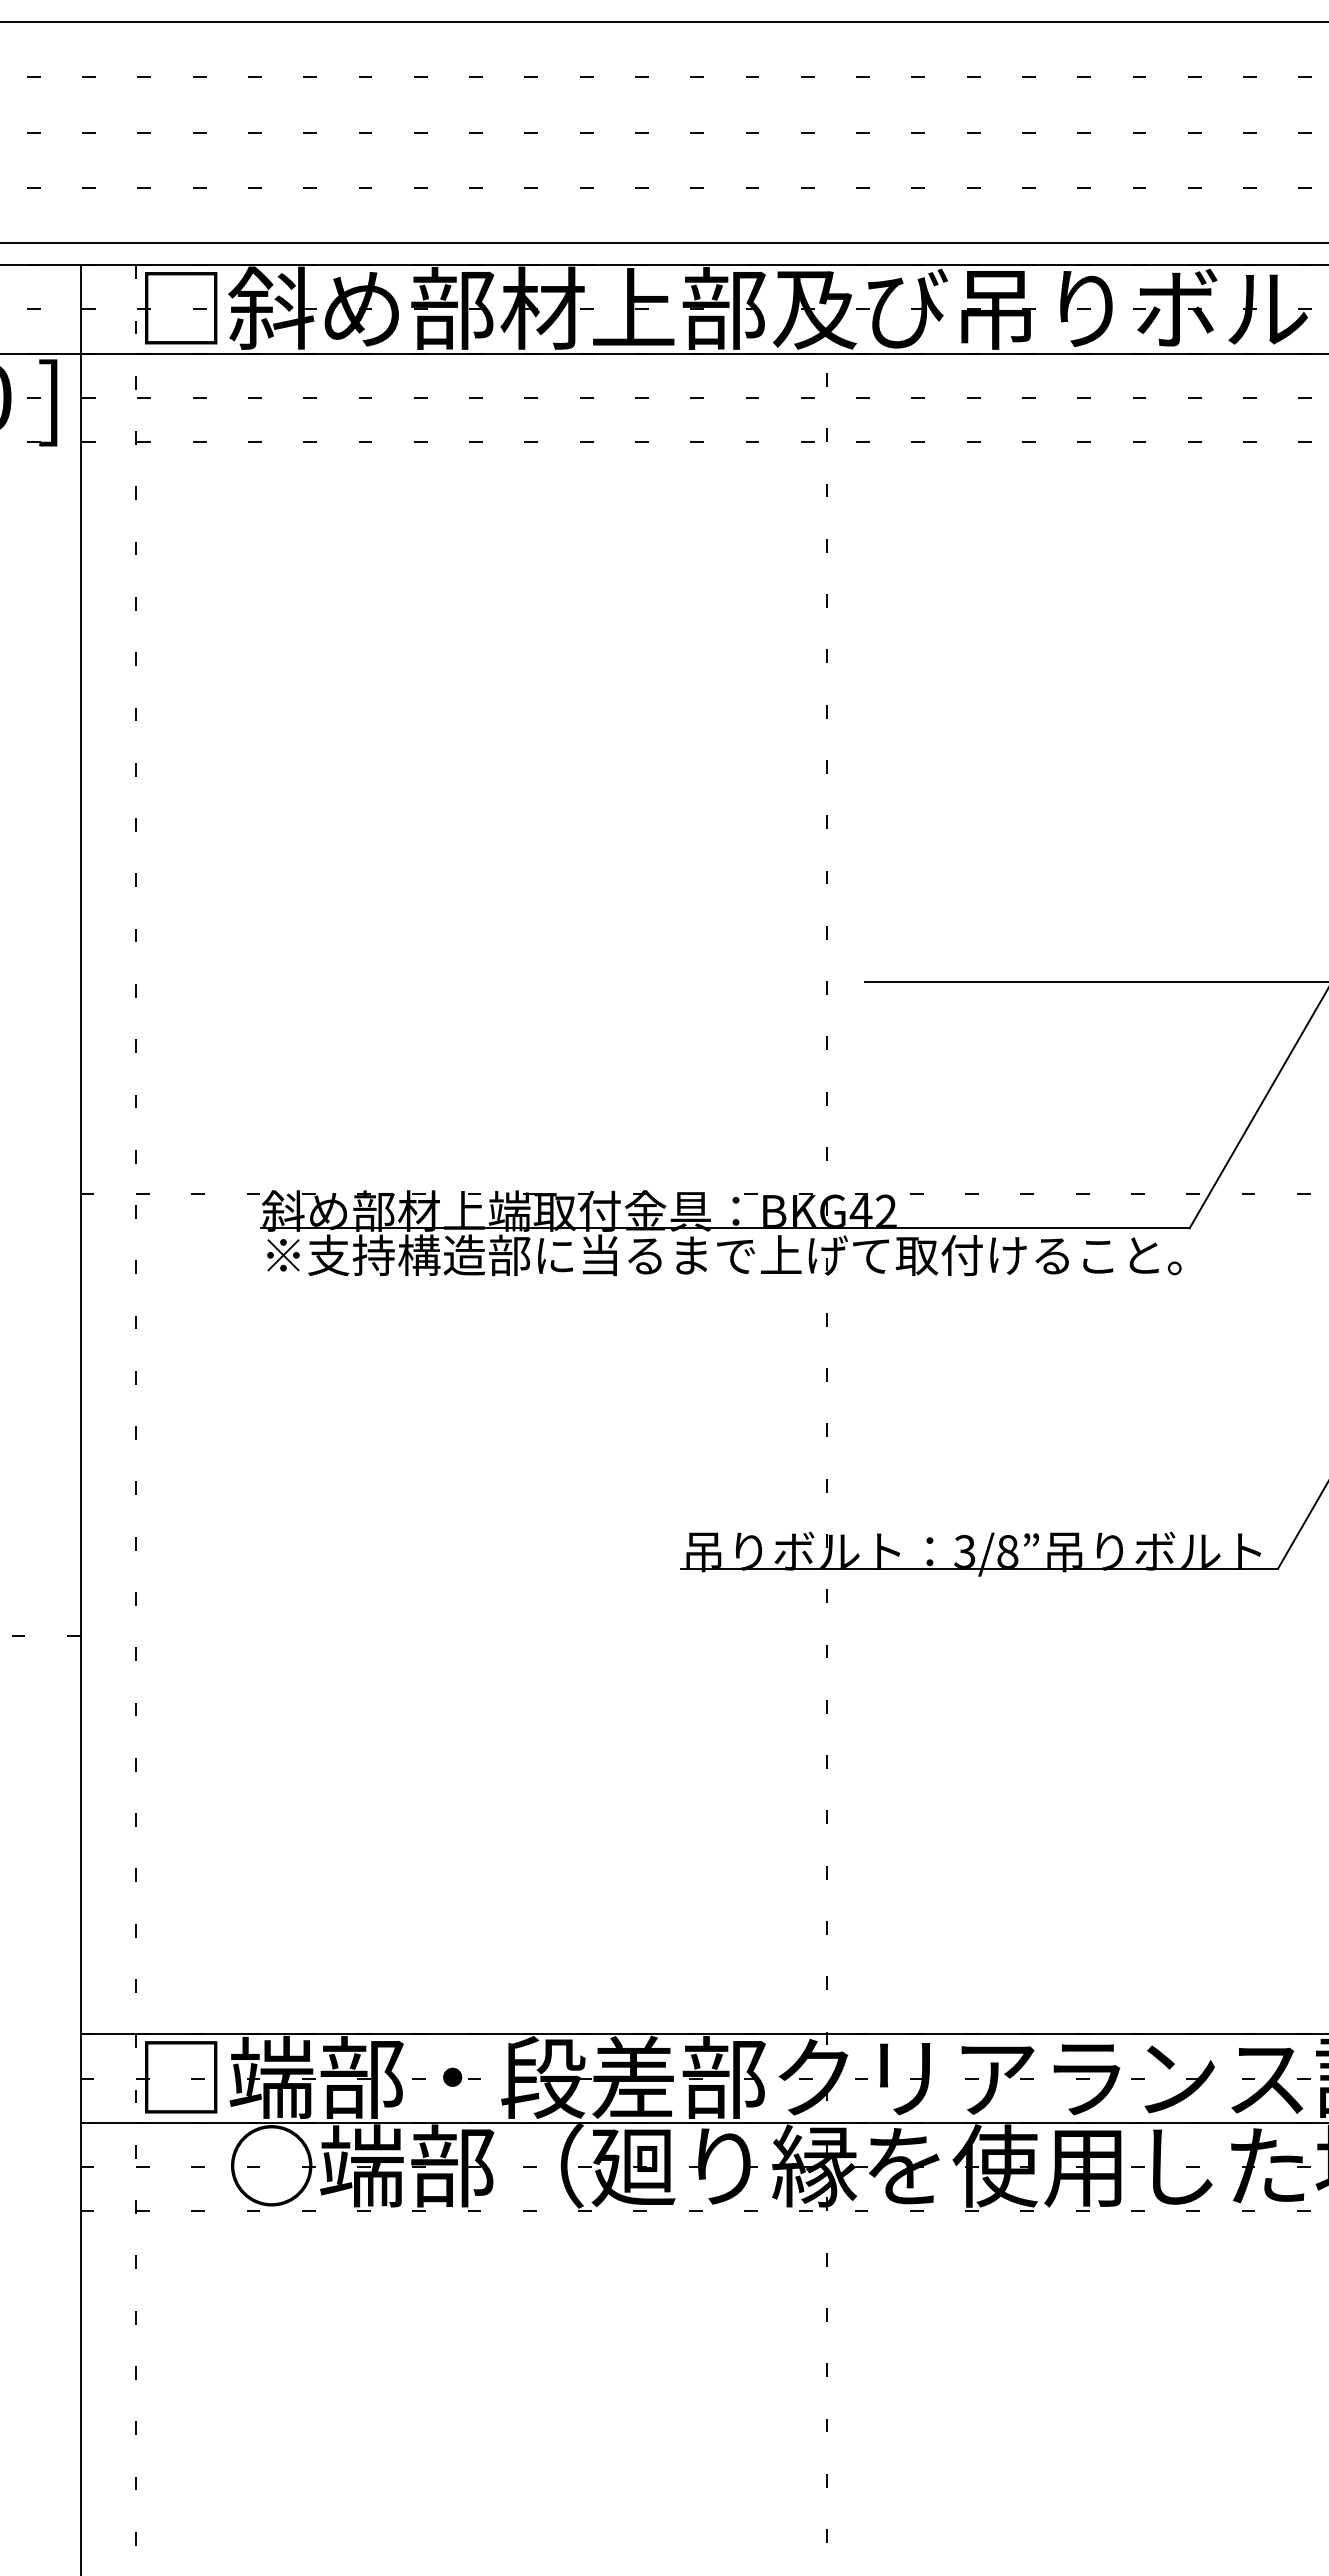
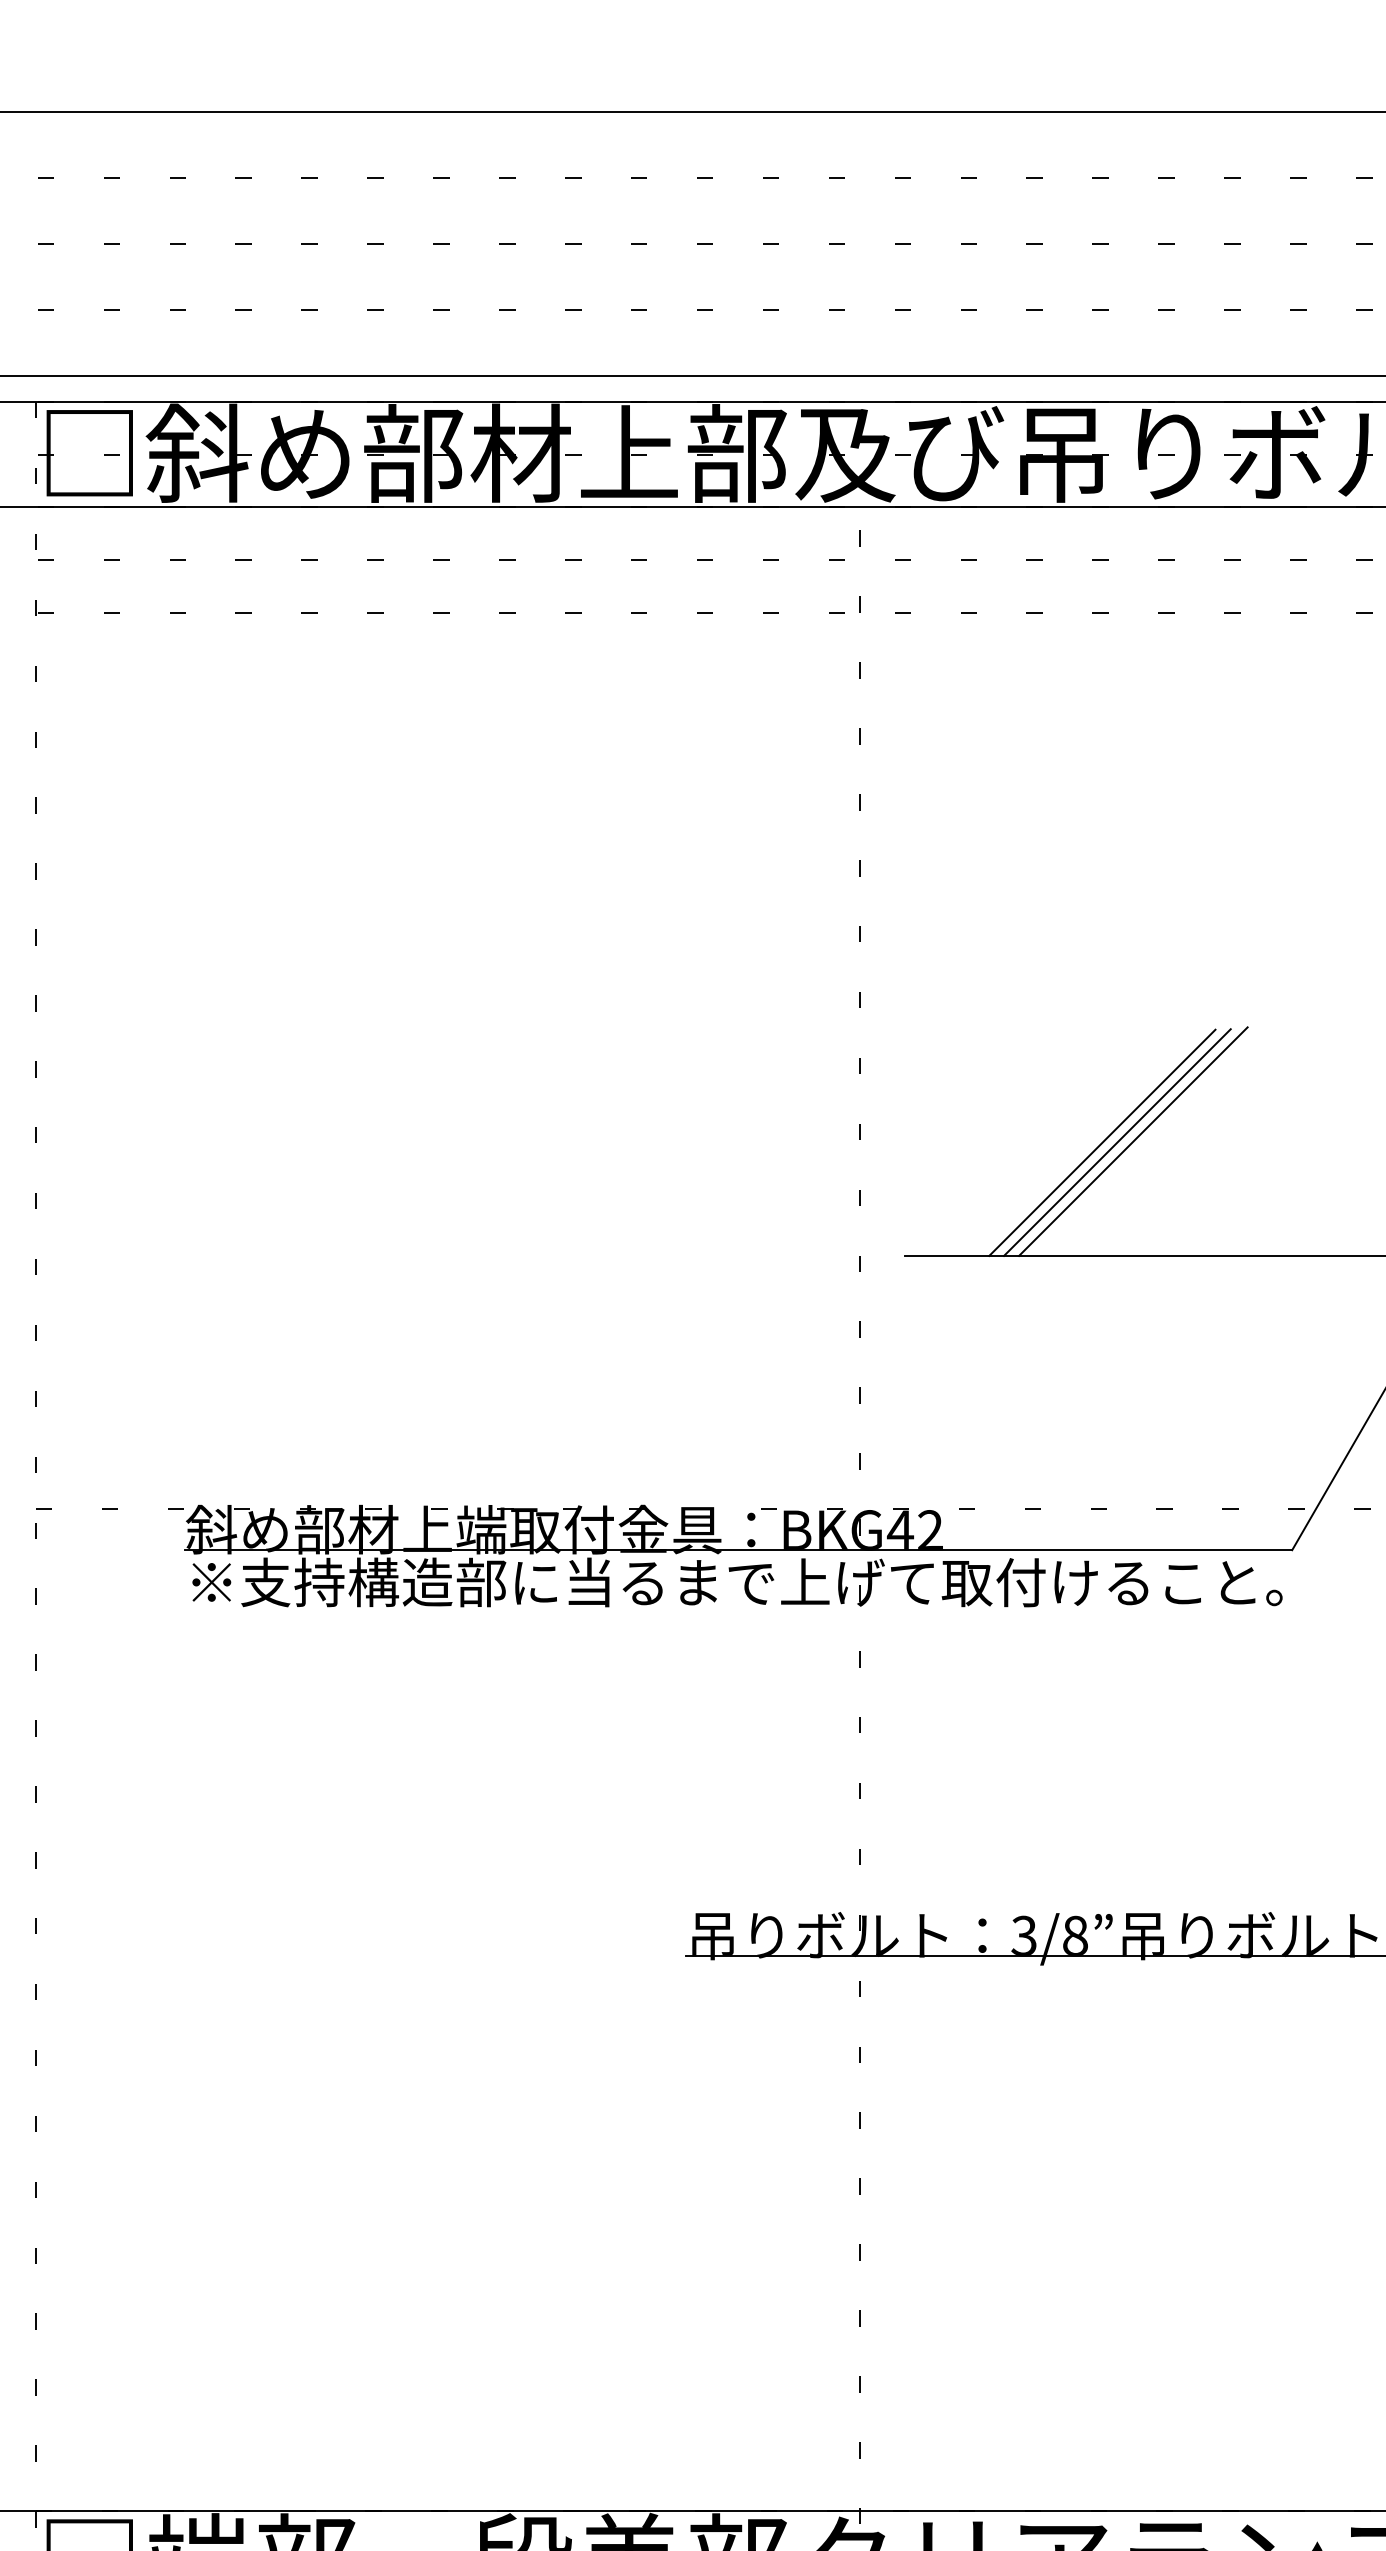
line: (1056, 885) -> (1133, 1141), added
line: (1030, 886) -> (1102, 1142), added
line: (1042, 886) -> (1116, 1142), added

